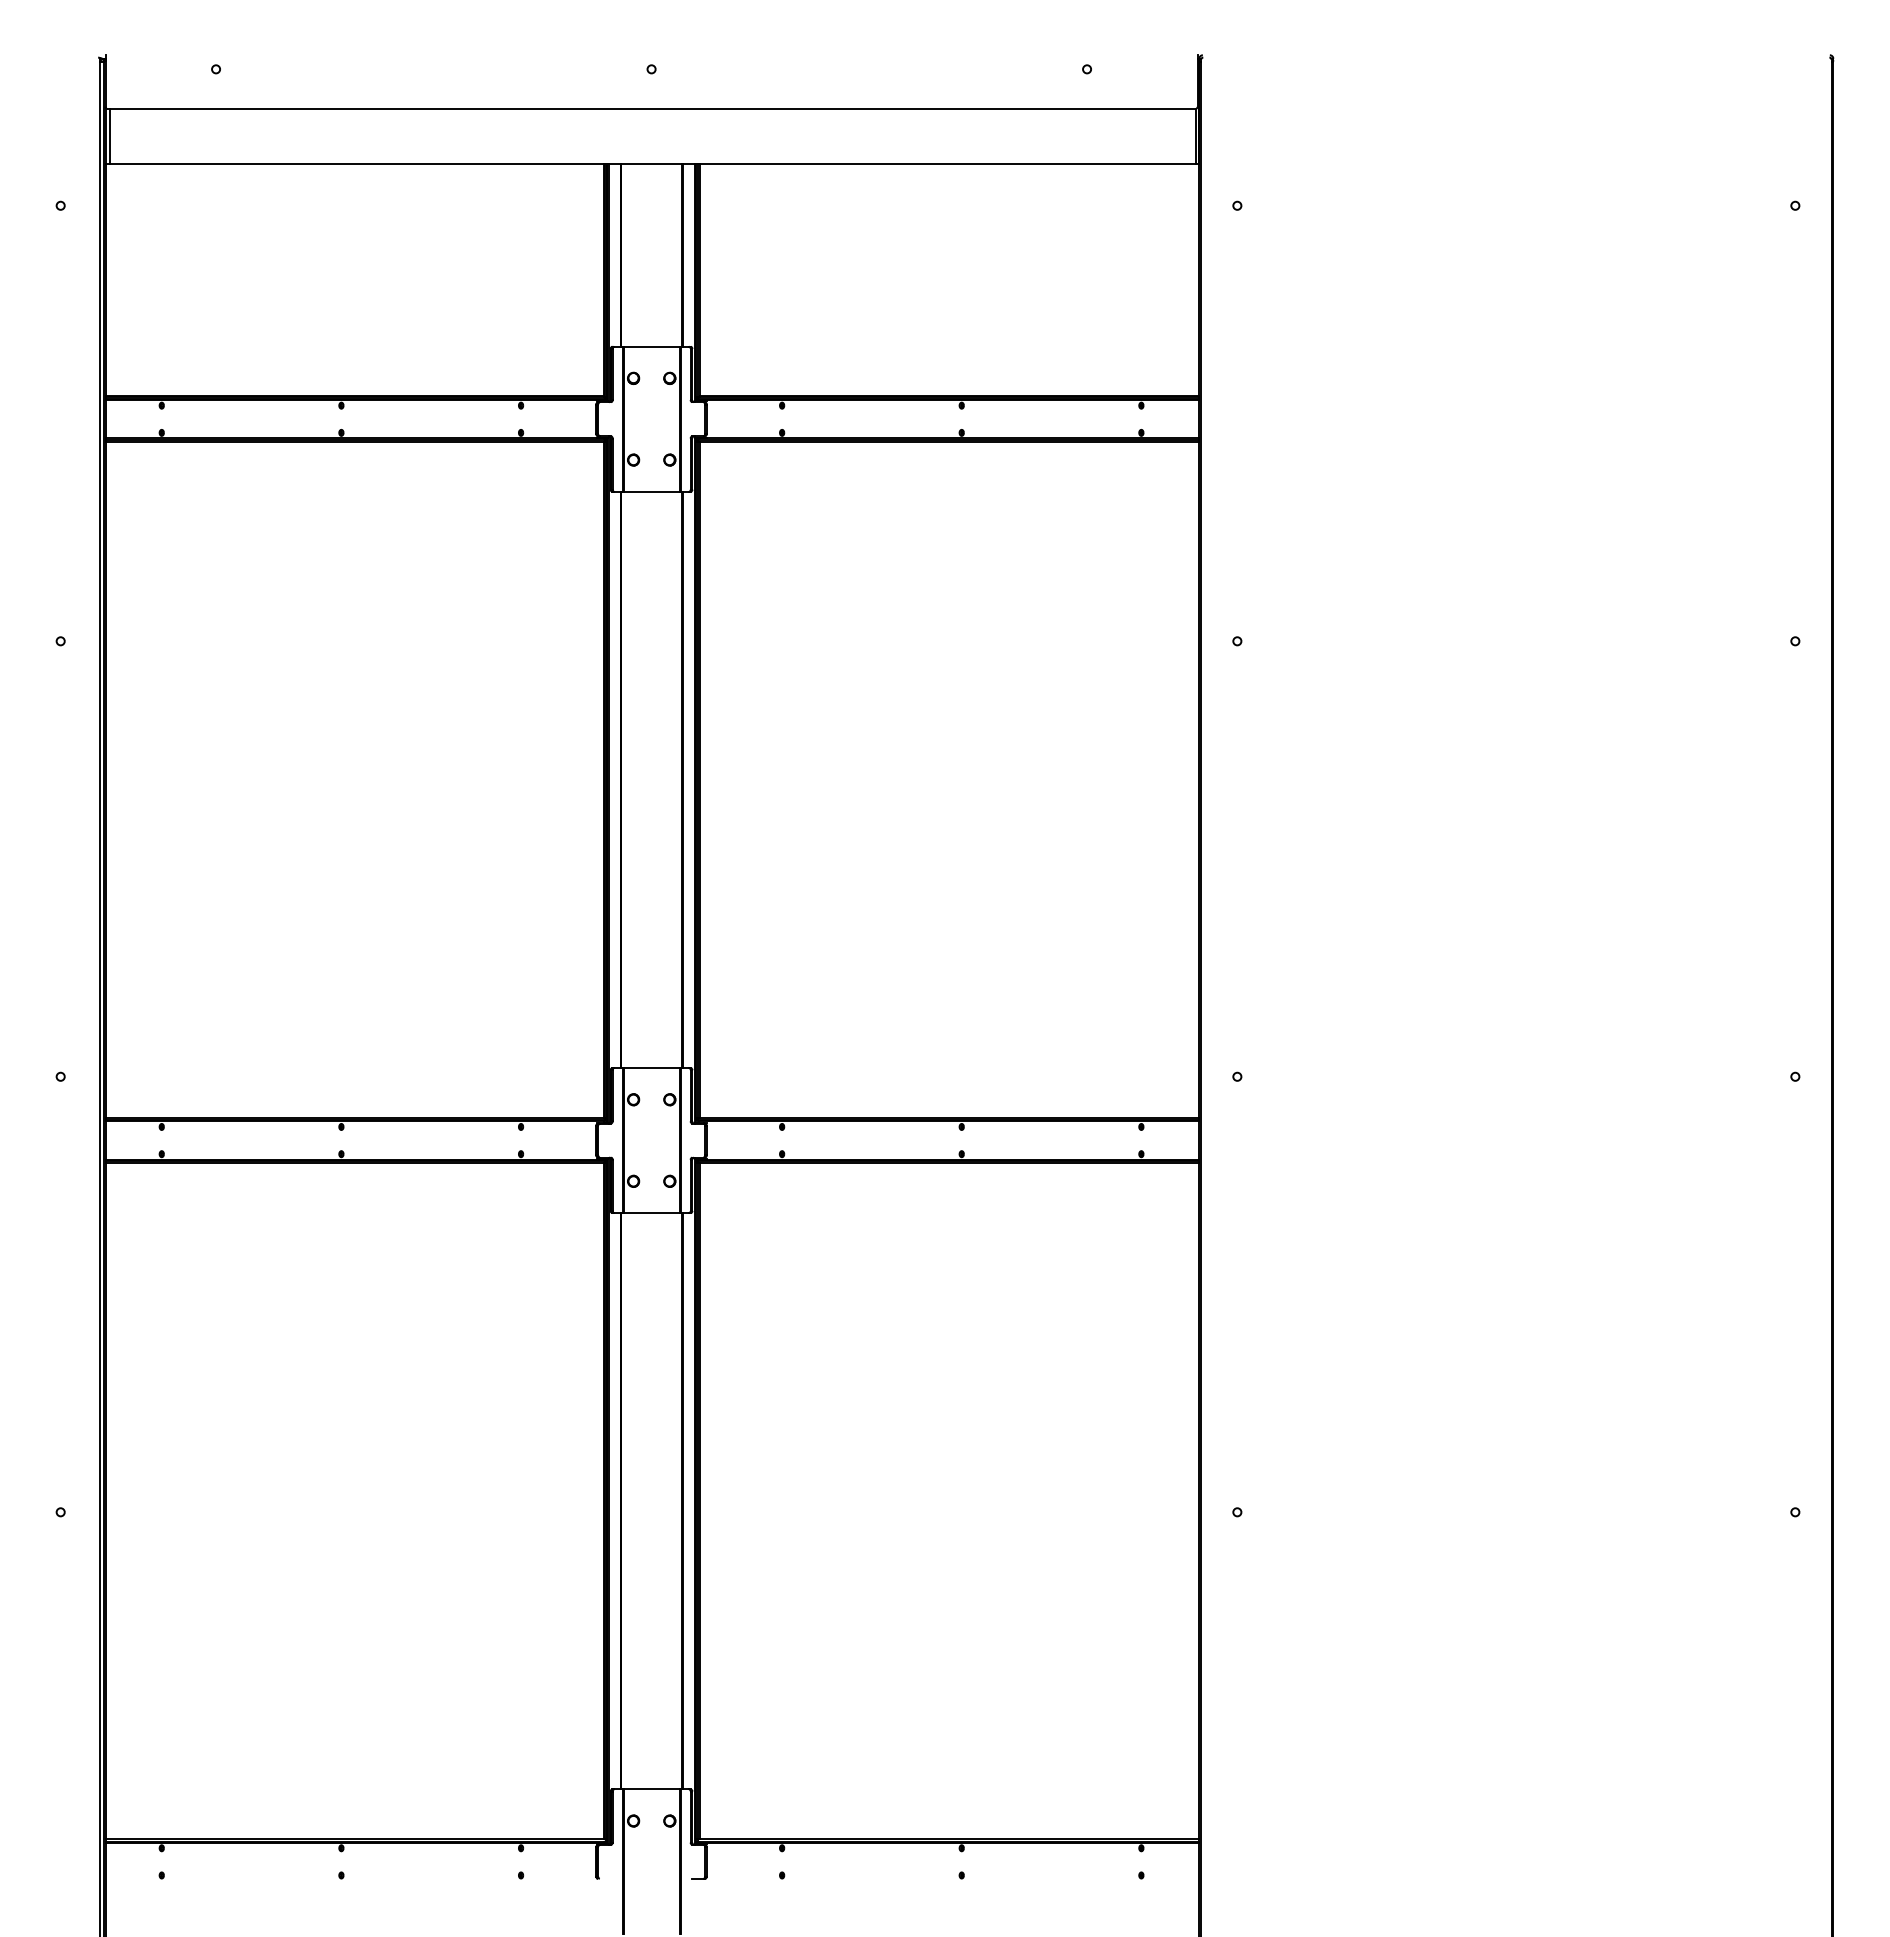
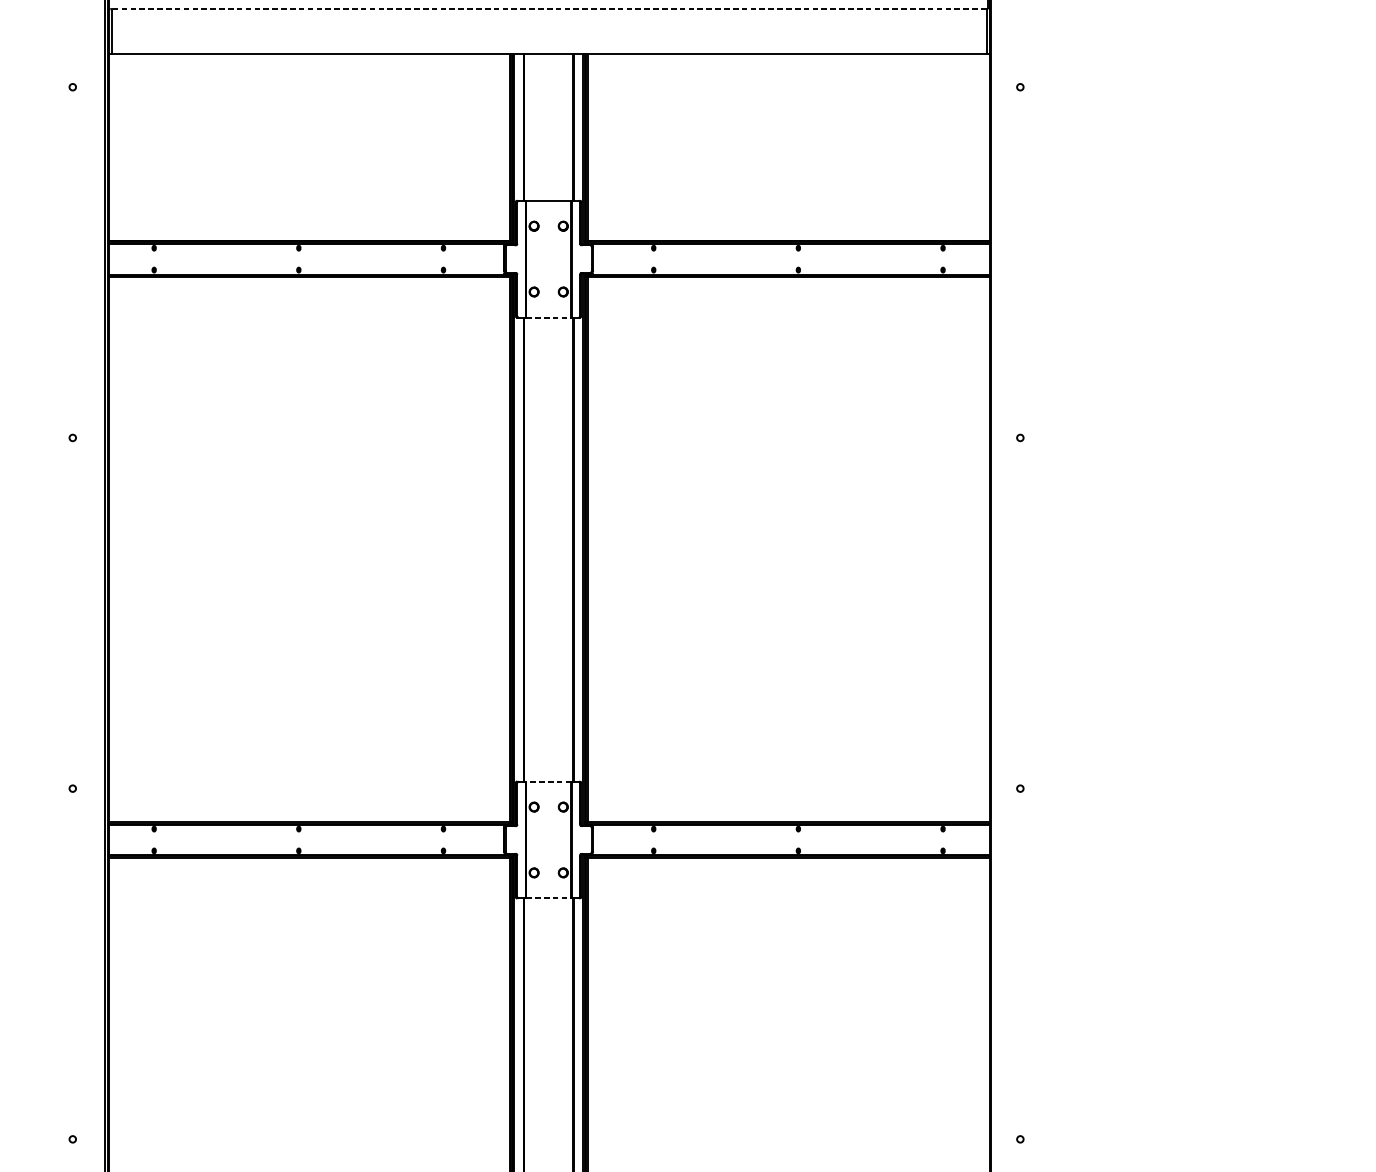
line: (651, 109) -> (548, 9), solid -> dashed
line: (651, 491) -> (548, 317), solid -> dashed
line: (651, 1067) -> (548, 781), solid -> dashed
line: (651, 1213) -> (548, 898), solid -> dashed

